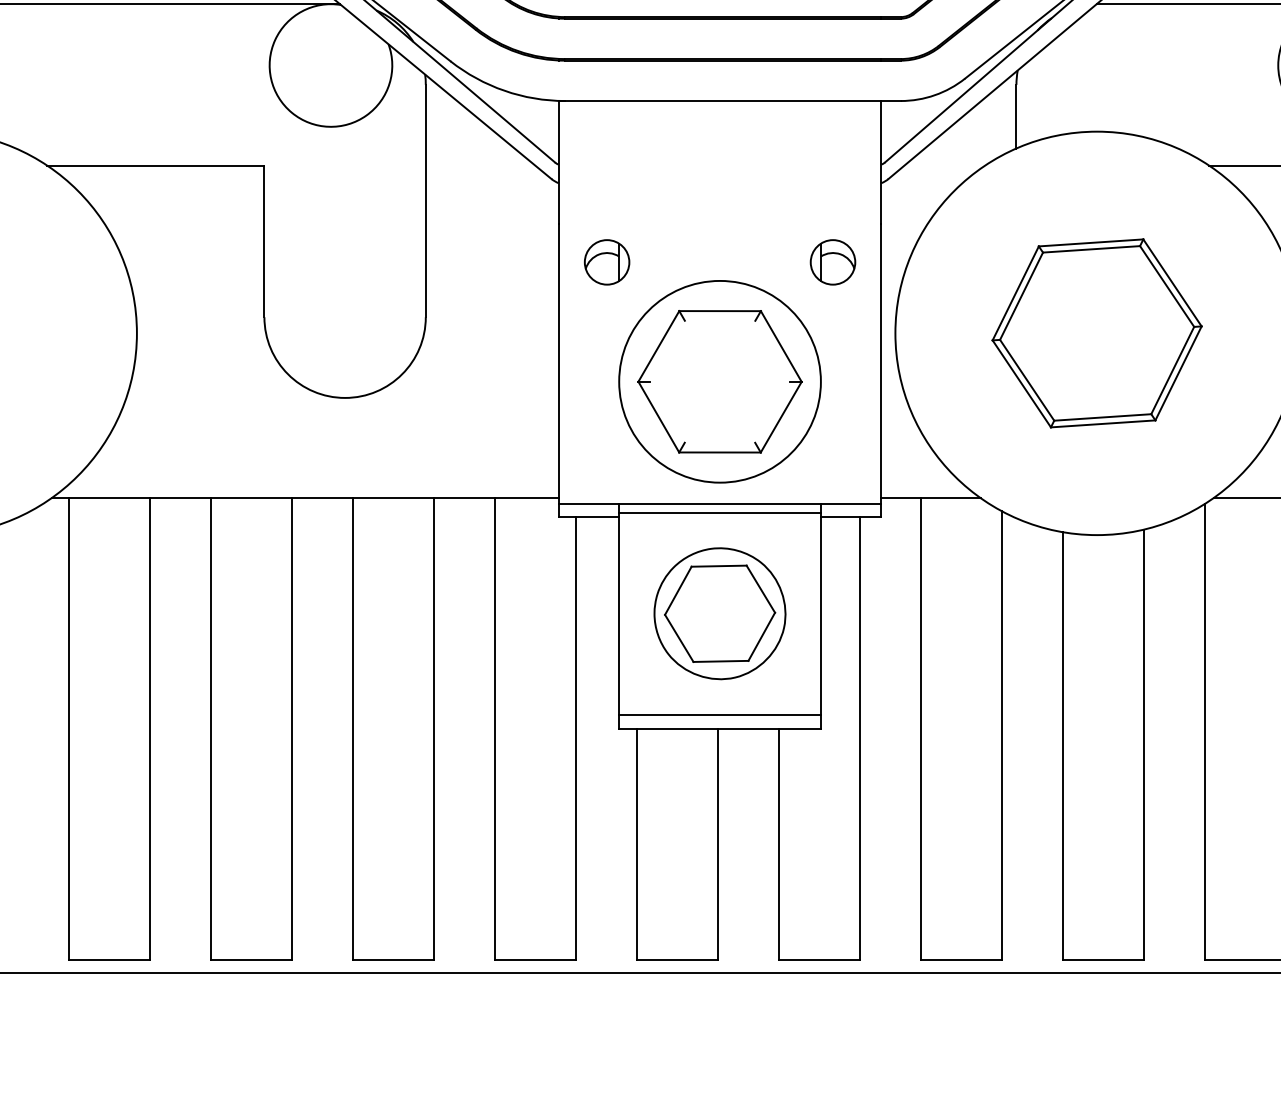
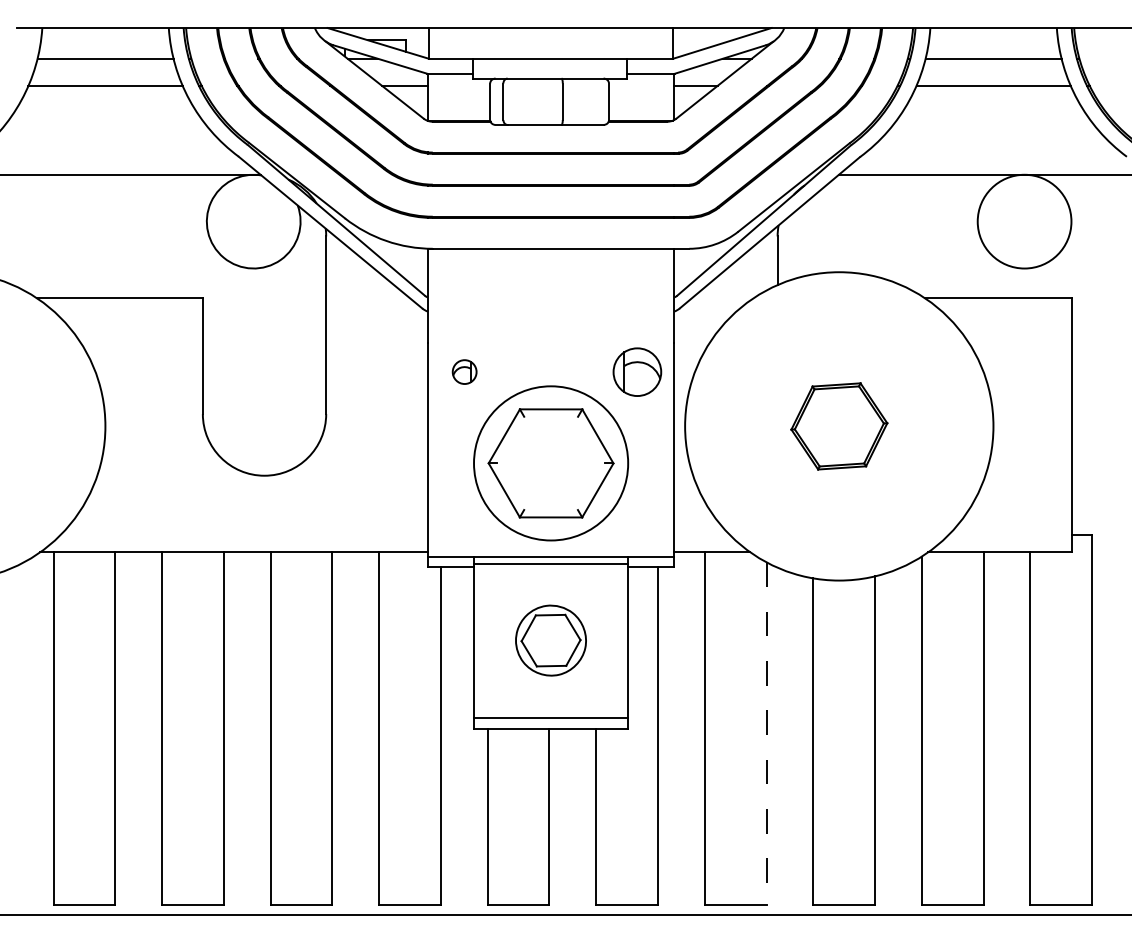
part: (606, 261) -> (464, 371), size x0.7
part: (833, 261) -> (637, 371), size x1.4
part: (1097, 333) -> (839, 426), size x0.6
part: (719, 613) -> (550, 640), size x0.7
line: (1001, 736) -> (766, 734), solid -> dashed

